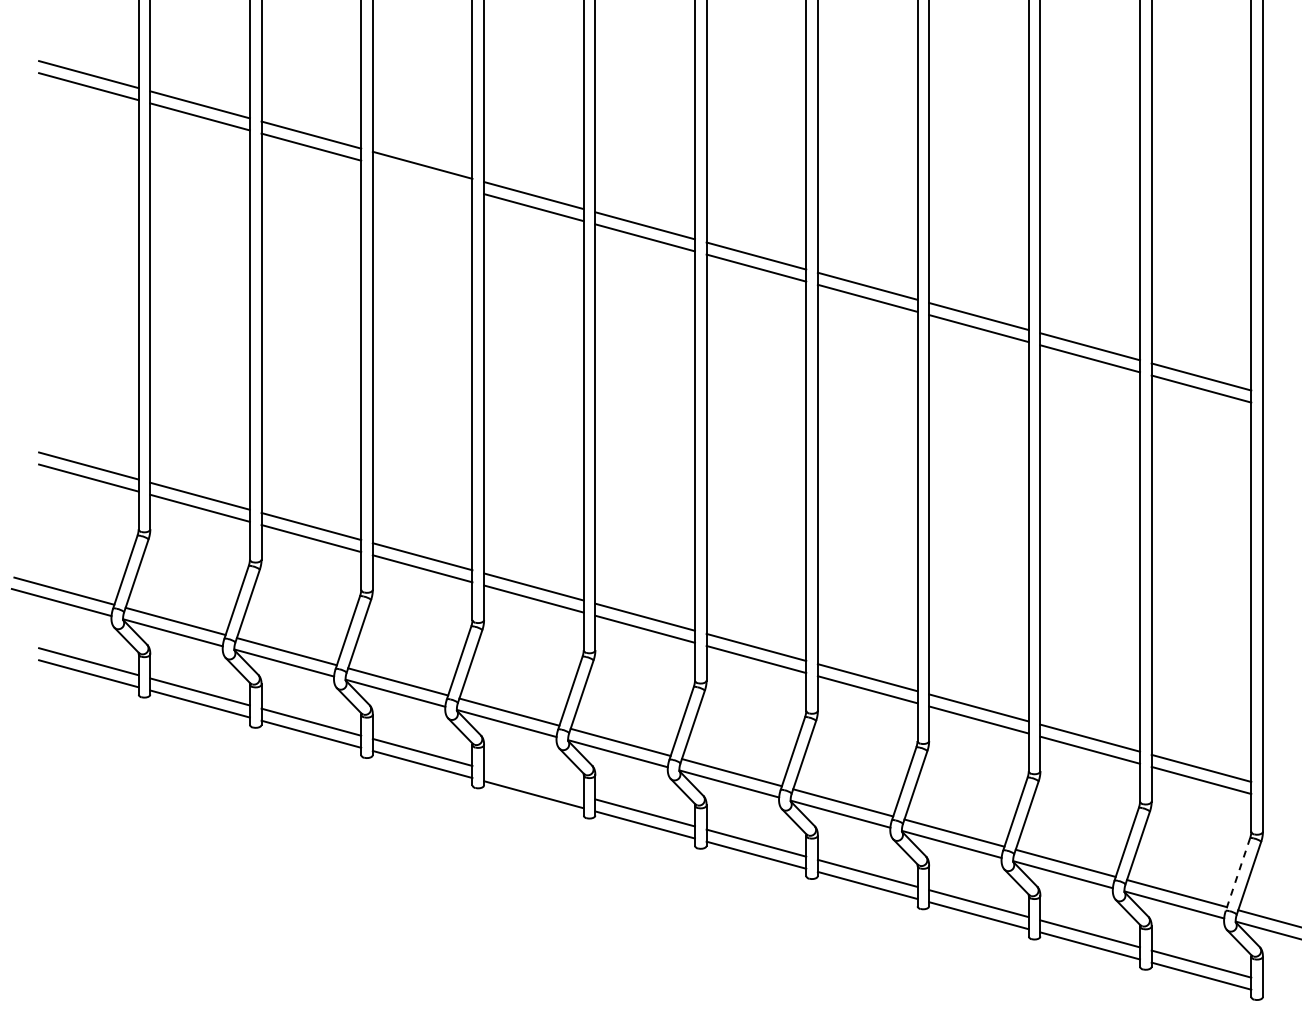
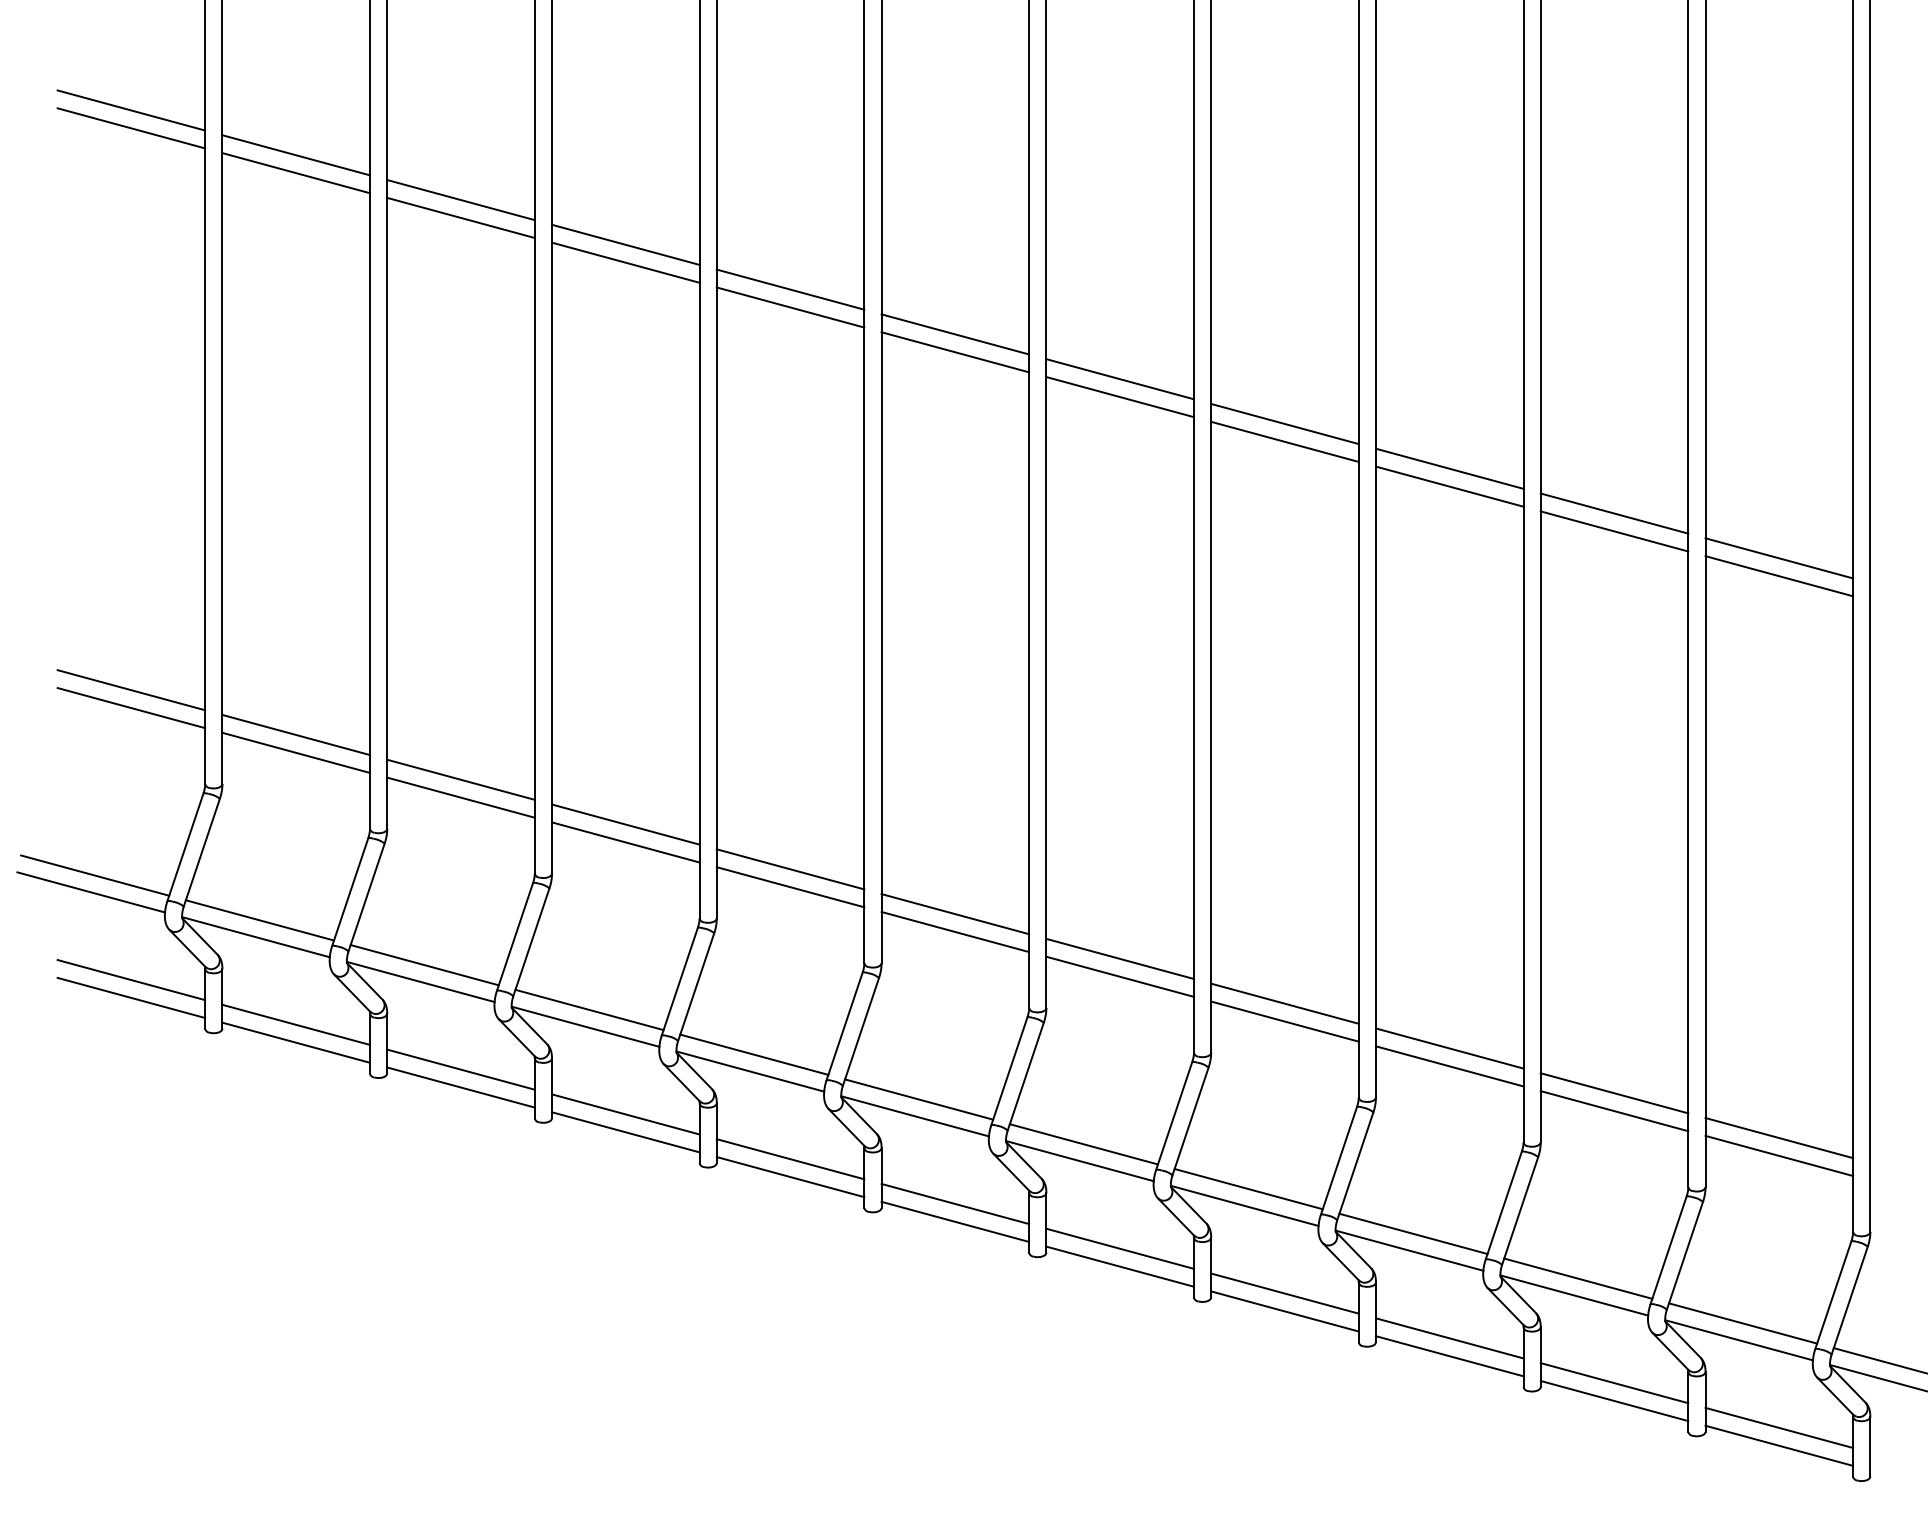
line: (422, 176) -> (625, 261), added
line: (533, 782) -> (789, 1158), added
line: (1237, 874) -> (1832, 1295), dashed -> solid

